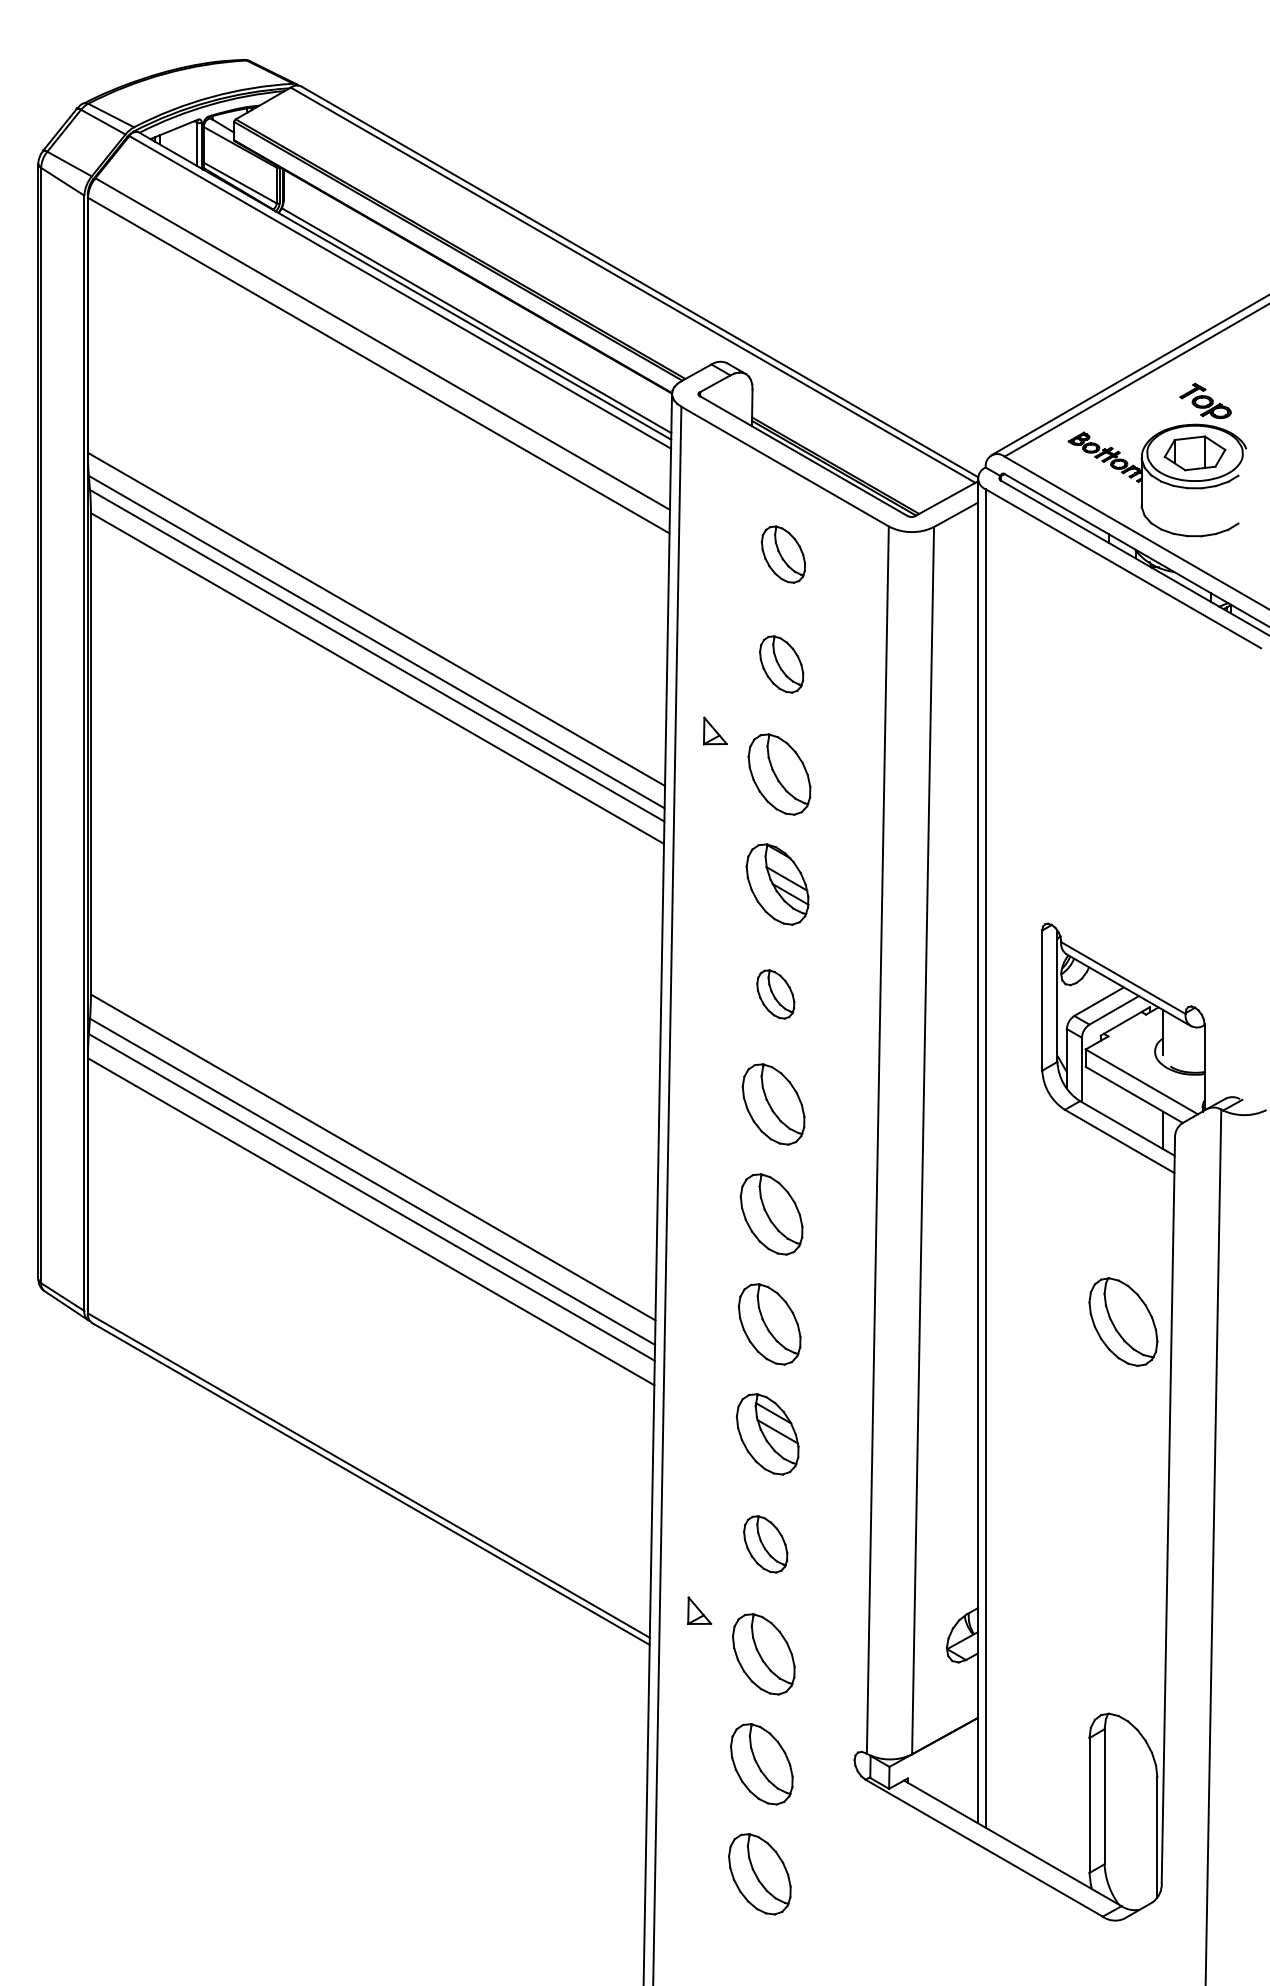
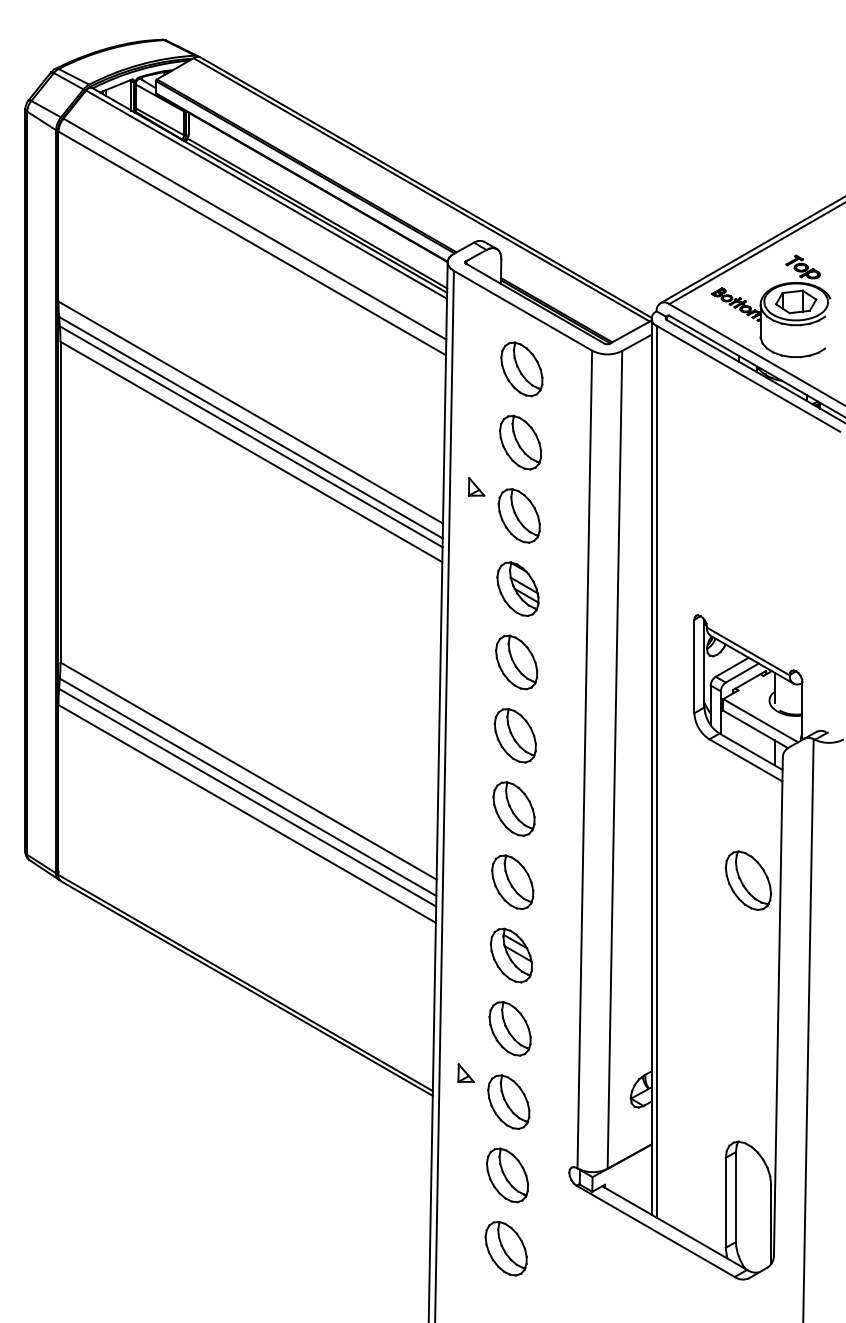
part: (782, 554) -> (521, 369), size x1.43
part: (781, 664) -> (520, 442), size x1.43
part: (775, 994) -> (516, 662), size x1.67
part: (764, 1543) -> (509, 1028), size x1.43

